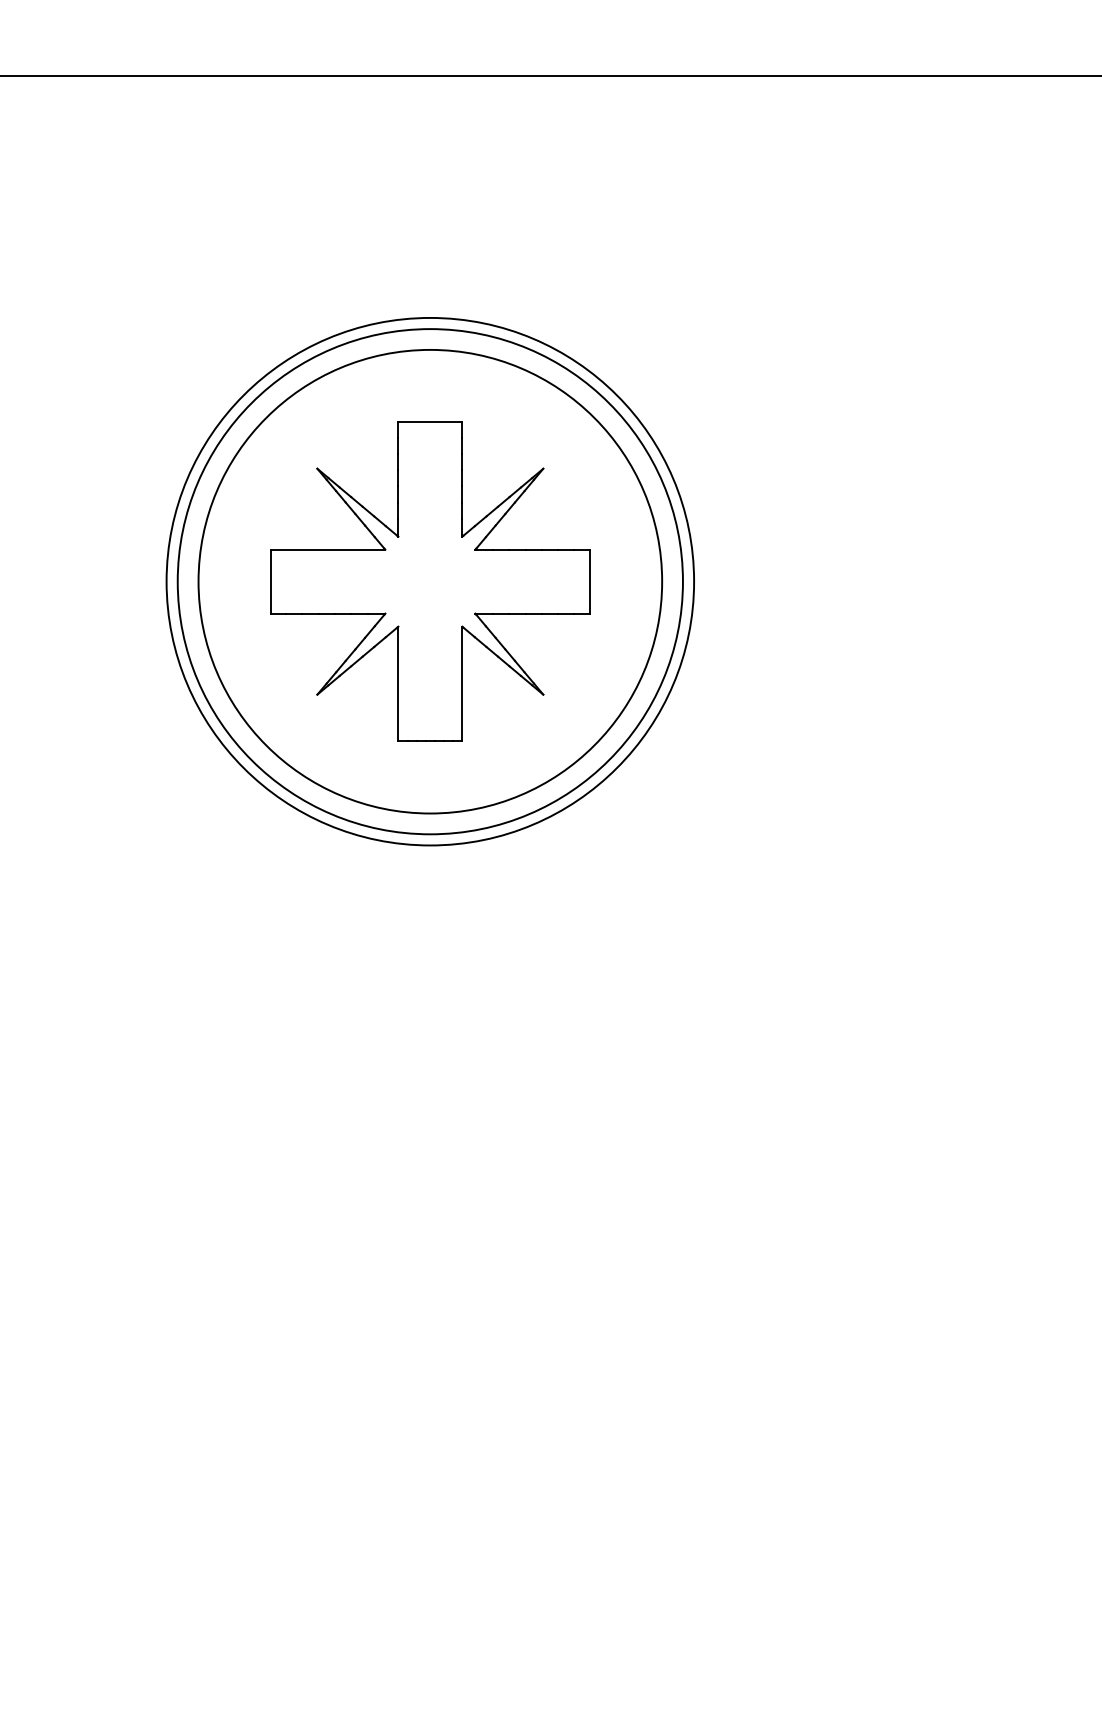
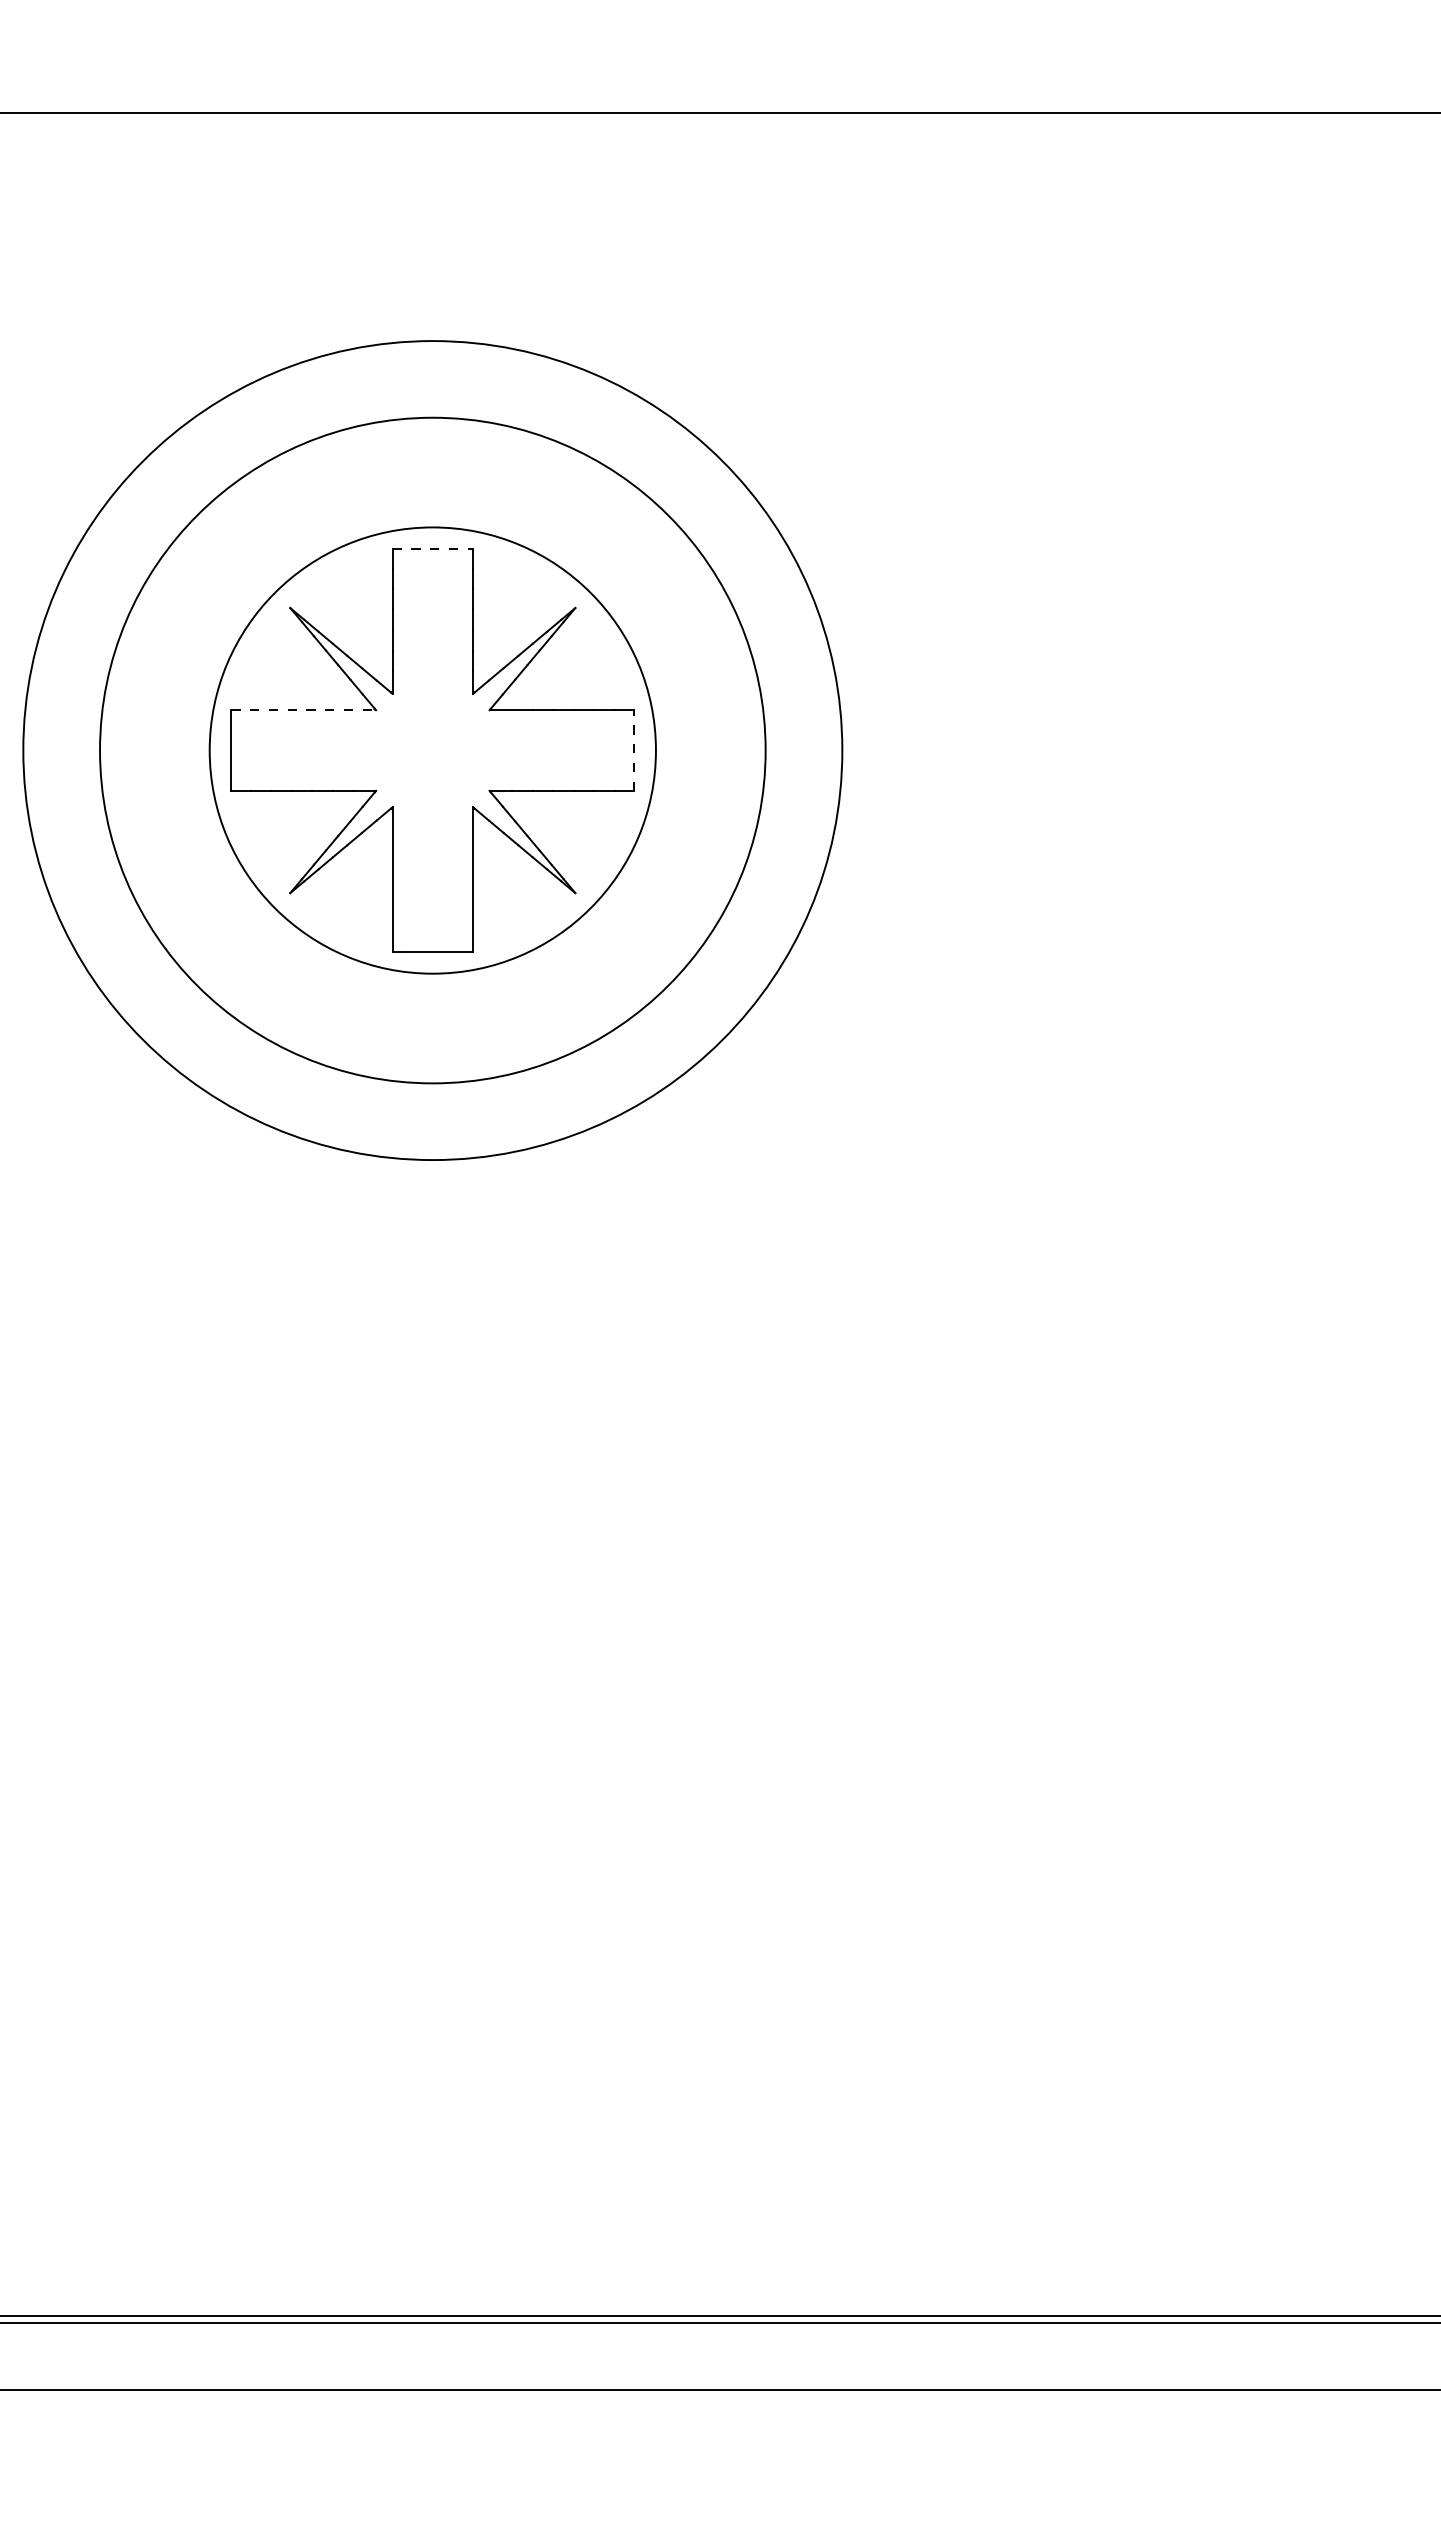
line: (430, 422) -> (433, 549), solid -> dashed
line: (328, 549) -> (304, 710), solid -> dashed
circle: (430, 581) -> (432, 750), size x0.7
circle: (430, 581) -> (432, 750), size x1.4
line: (590, 581) -> (634, 750), solid -> dashed

